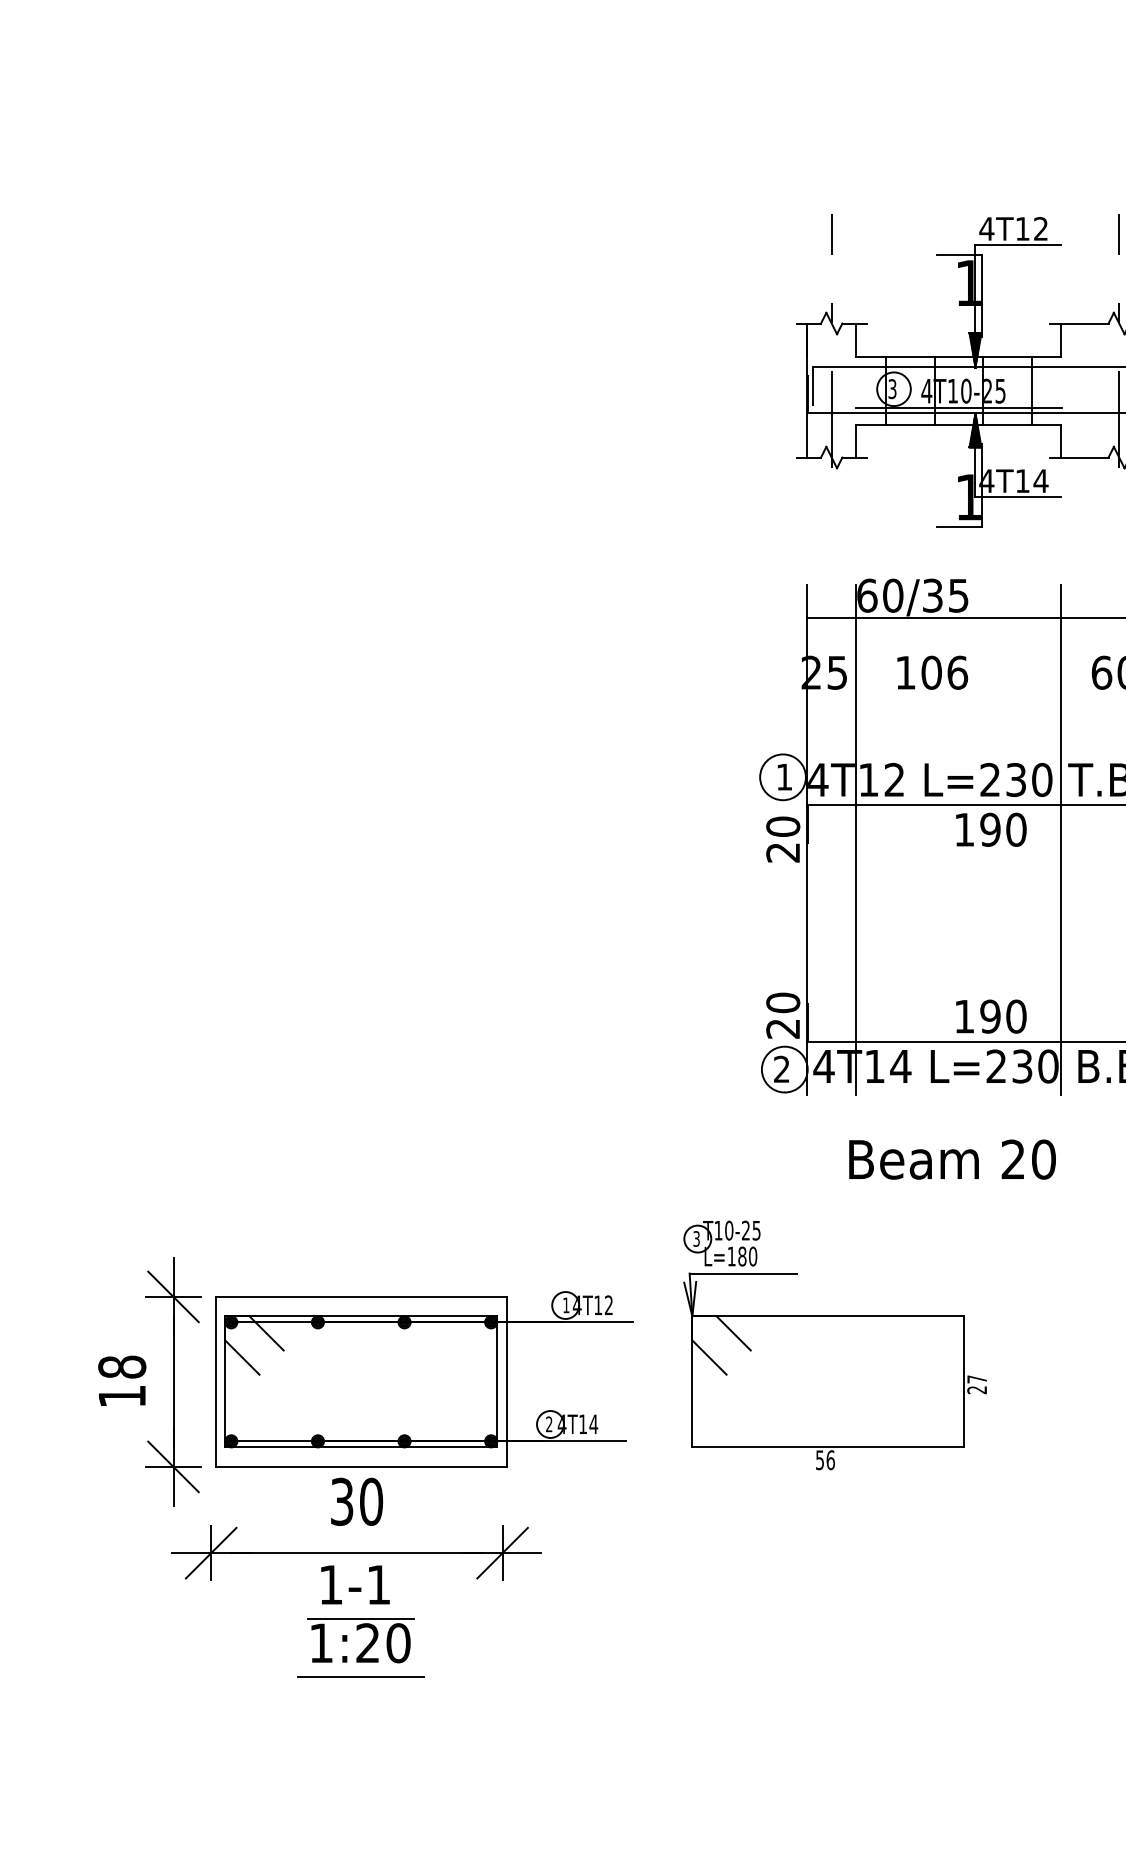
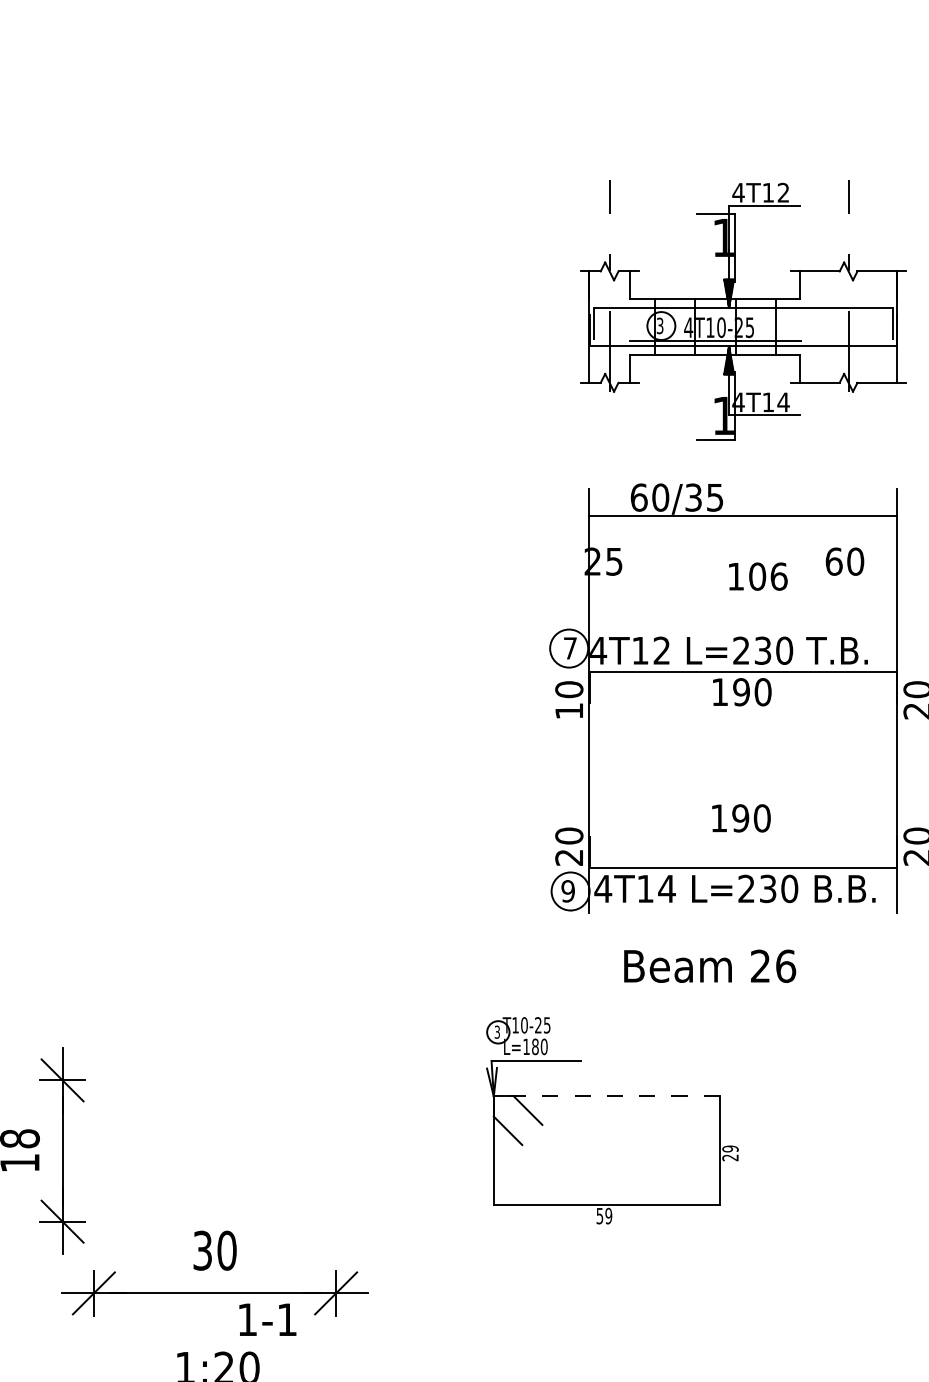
text: (932, 672) -> (758, 576), moved
text: (784, 777) -> (570, 648), 1 -> 7
line: (855, 839) -> (629, 700), removed
line: (1060, 839) -> (799, 700), removed
text: (782, 852) -> (568, 711), 20 -> 10
text: (991, 1016) -> (741, 818), moved
text: (781, 1069) -> (567, 891), 2 -> 9
text: (1044, 1159) -> (786, 966), 20 -> 26
line: (828, 1316) -> (606, 1096), solid -> dashed
part: (424, 1379) -> (271, 1149), removed
text: (977, 1379) -> (730, 1149), 27 -> 29
text: (830, 1460) -> (608, 1216), 56 -> 59
text: (355, 1584) -> (267, 1319), moved
line: (361, 1618) -> (218, 1347), removed

